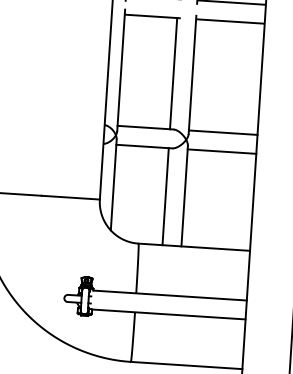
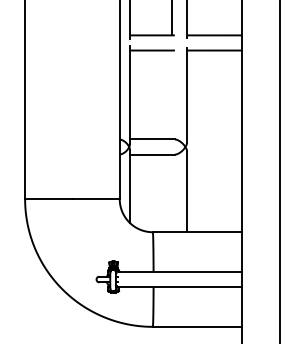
line: (174, 73) -> (172, 94), removed
line: (223, 132) -> (214, 139), removed
line: (221, 151) -> (214, 154), removed
line: (166, 196) -> (172, 193), removed

